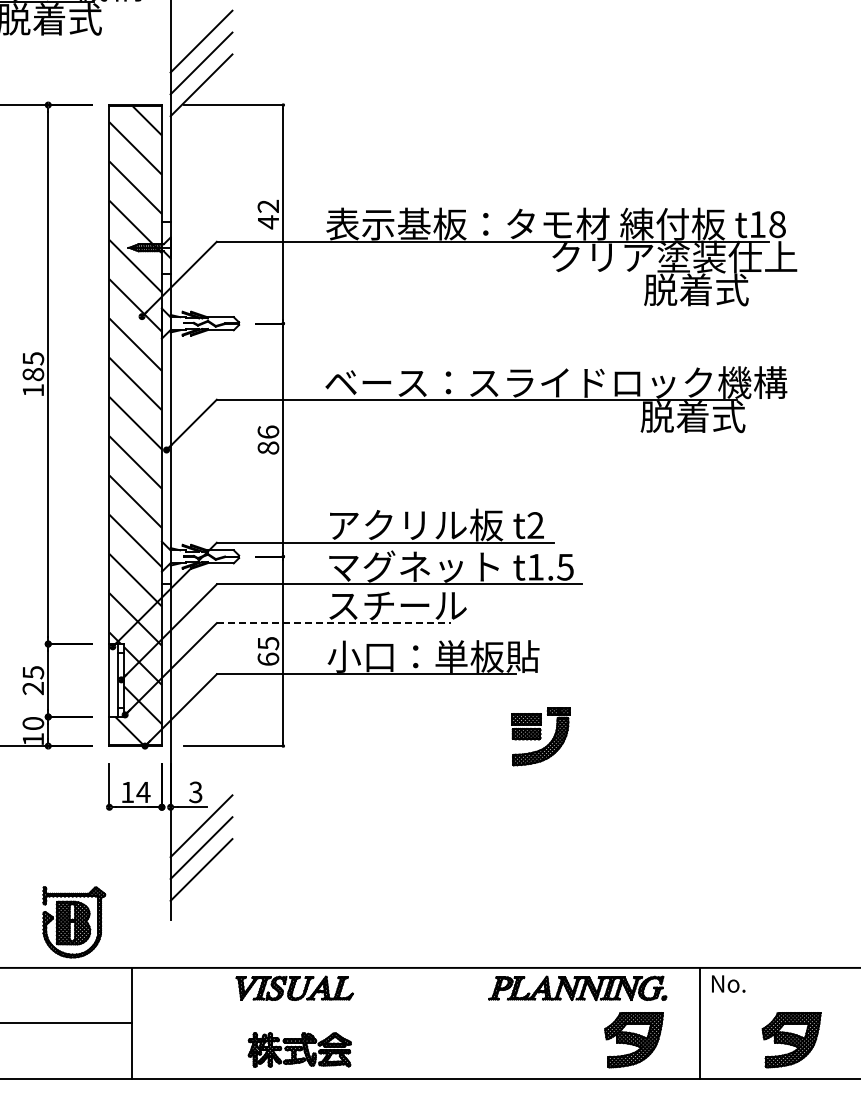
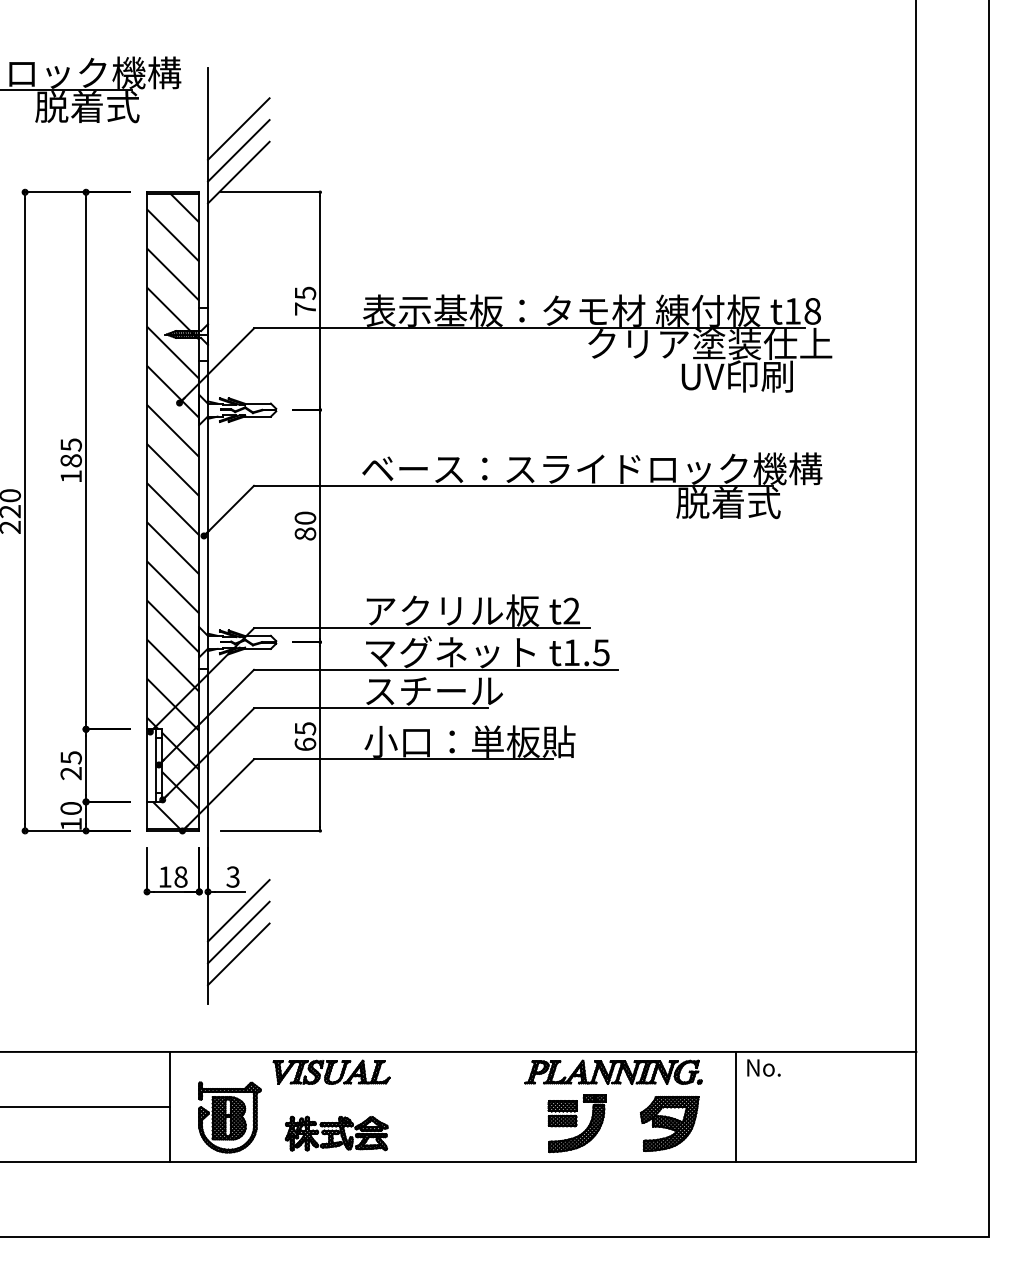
text: (268, 214) -> (305, 301), 42 -> 75
text: (700, 289) -> (735, 376), 脱着式 -> UV印刷
text: (268, 431) -> (305, 517), 86 -> 80
line: (333, 623) -> (370, 708), dashed -> solid
part: (540, 736) -> (576, 1123), moved
text: (143, 791) -> (180, 876), 14 -> 18
part: (73, 922) -> (229, 1117), moved
part: (791, 1039) -> (826, 1123), removed

